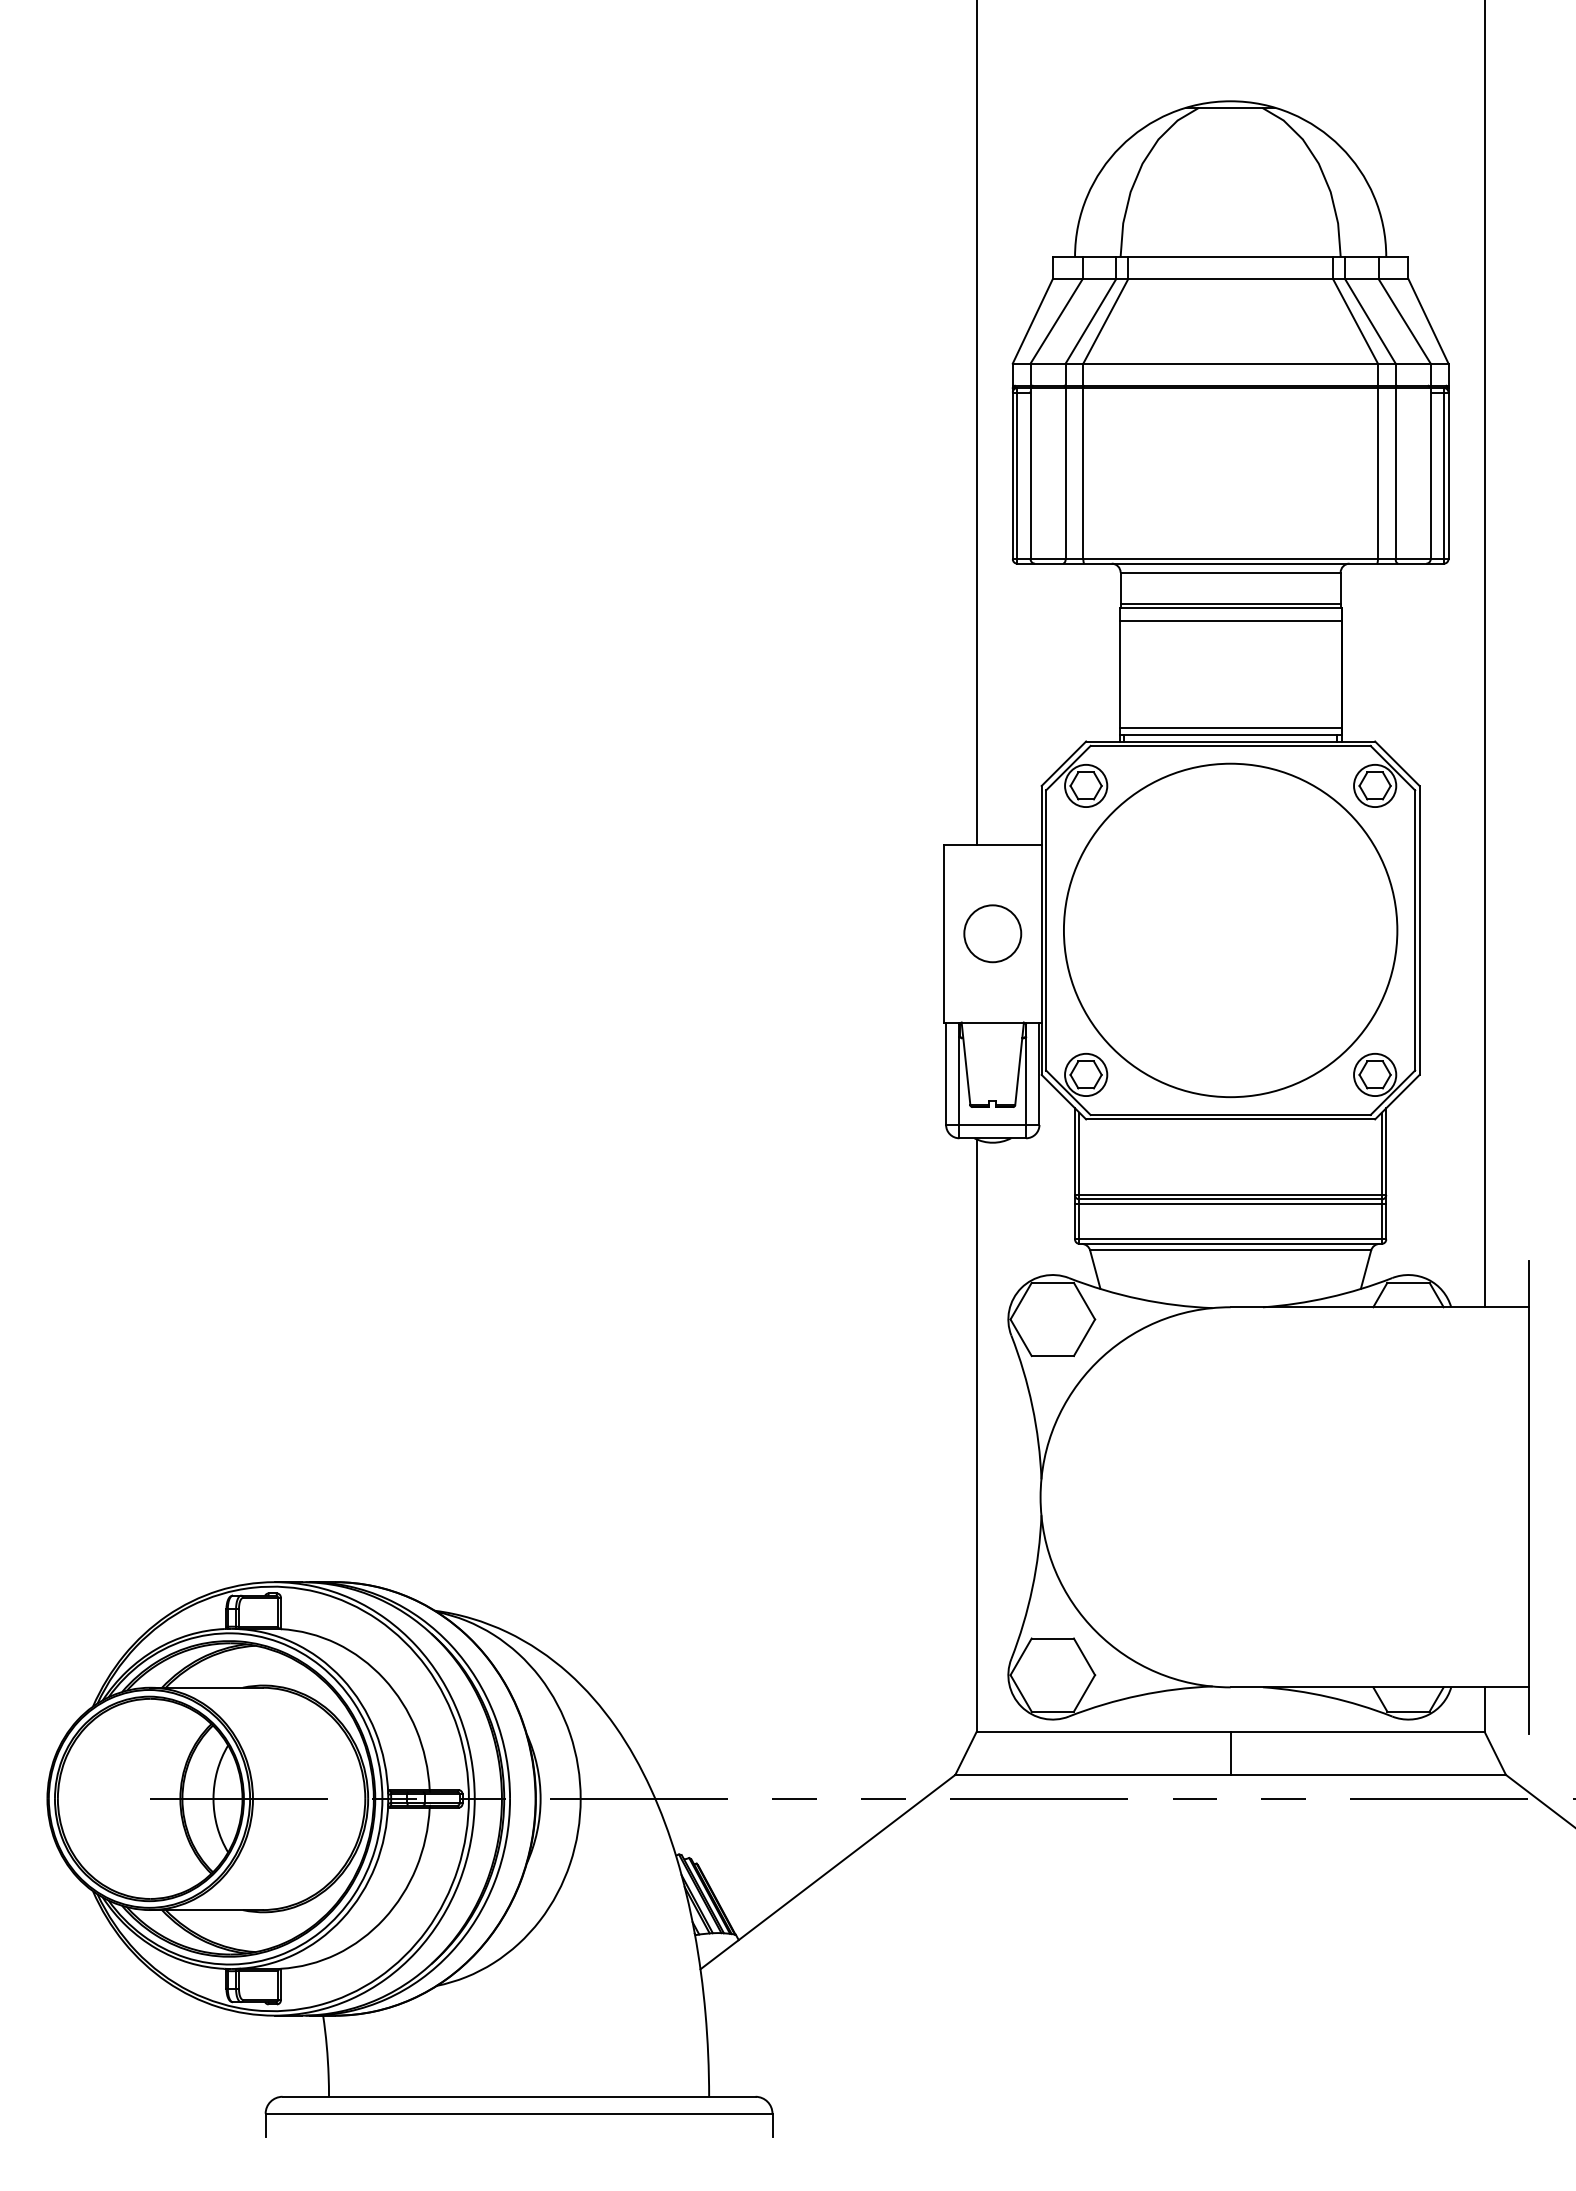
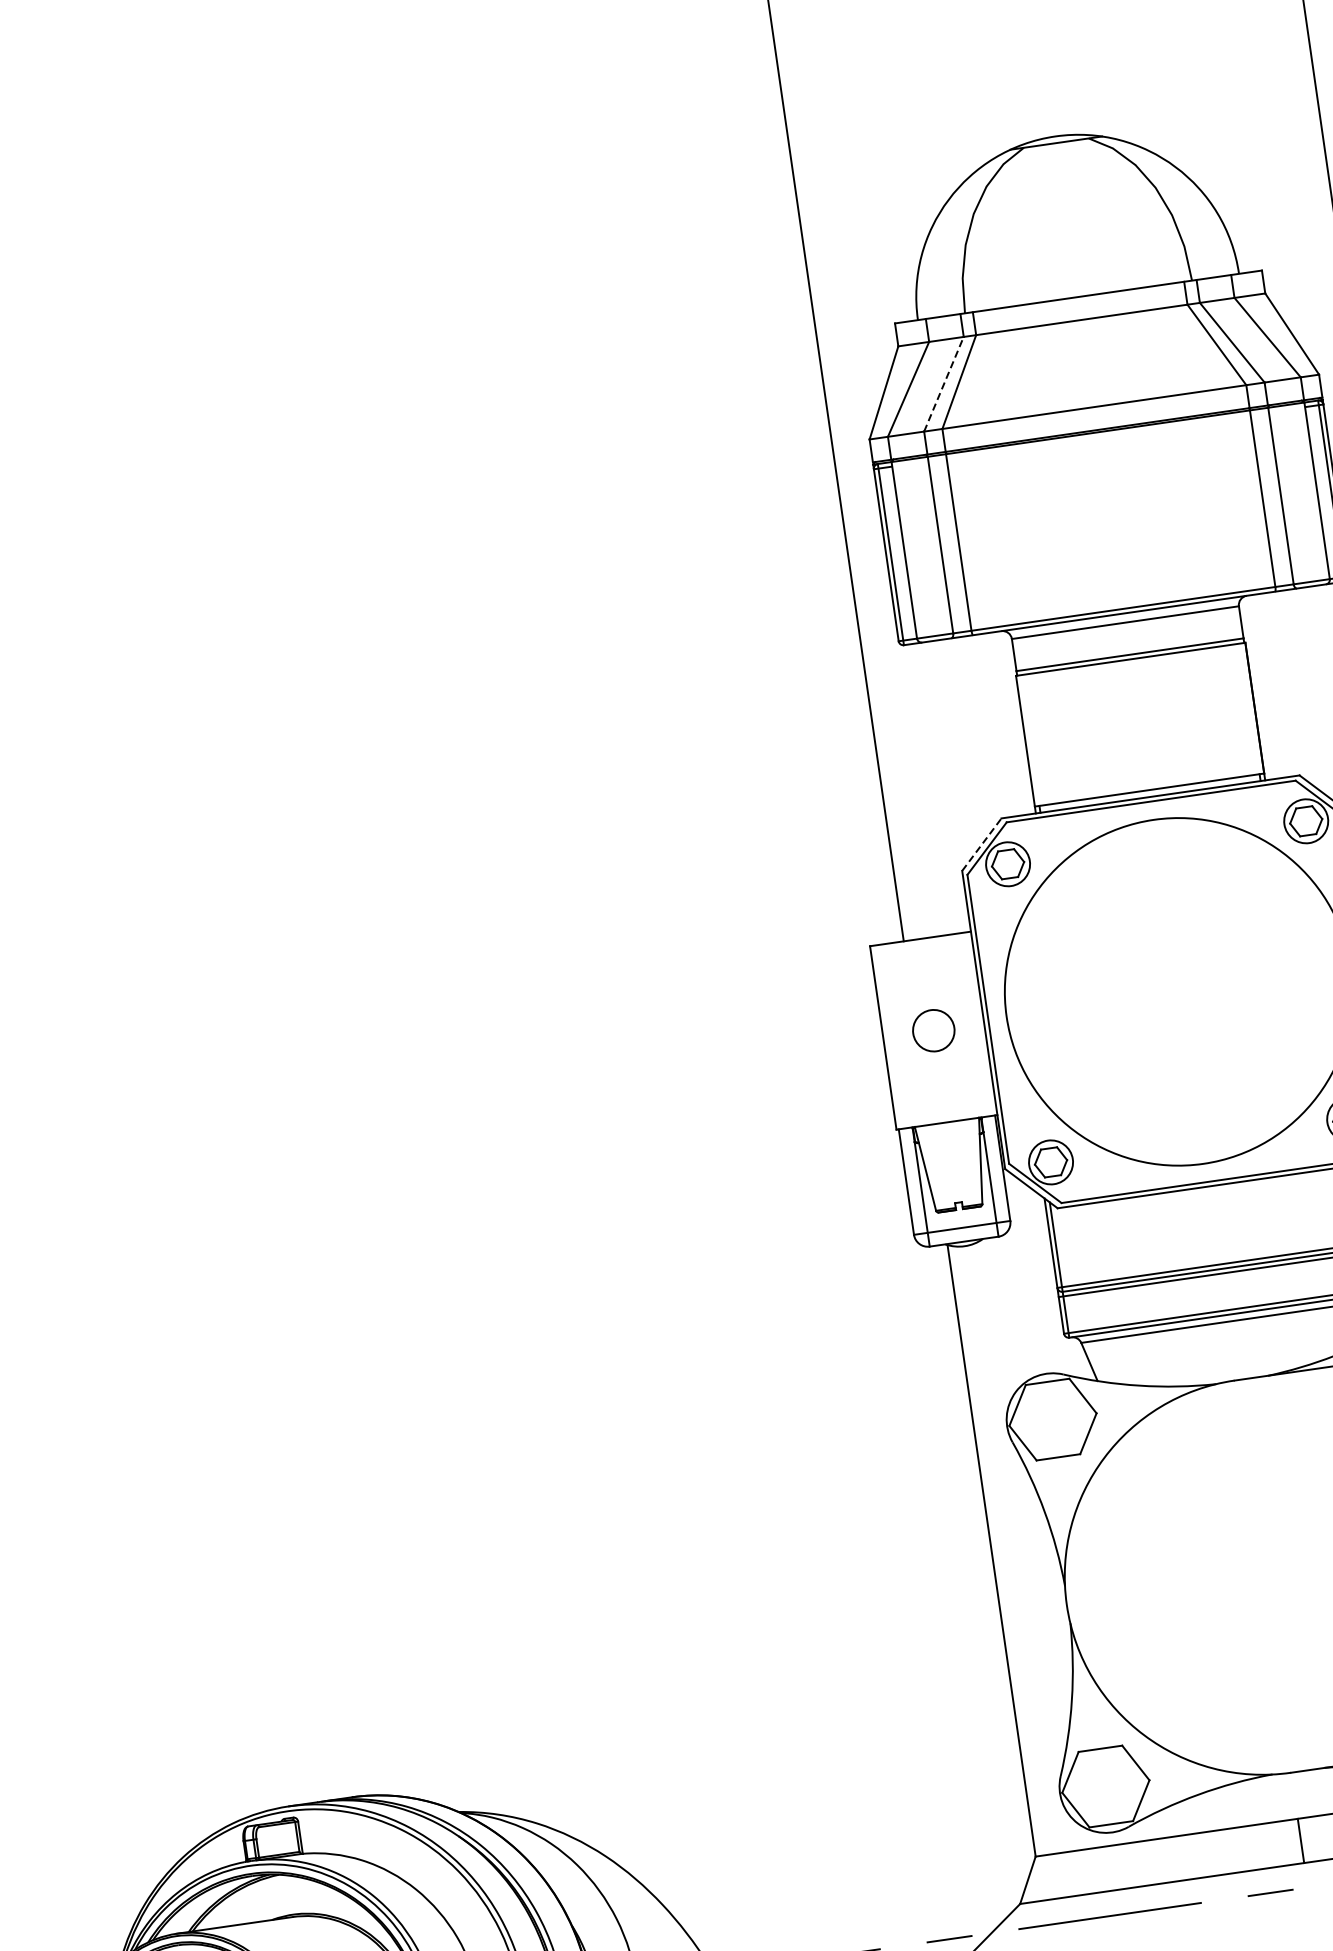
line: (1091, 320) -> (944, 383), solid -> dashed
line: (1230, 621) -> (1132, 673), removed
line: (1230, 728) -> (1148, 783), removed
line: (1064, 763) -> (982, 844), solid -> dashed
circle: (992, 933) -> (933, 1030), size x0.7

